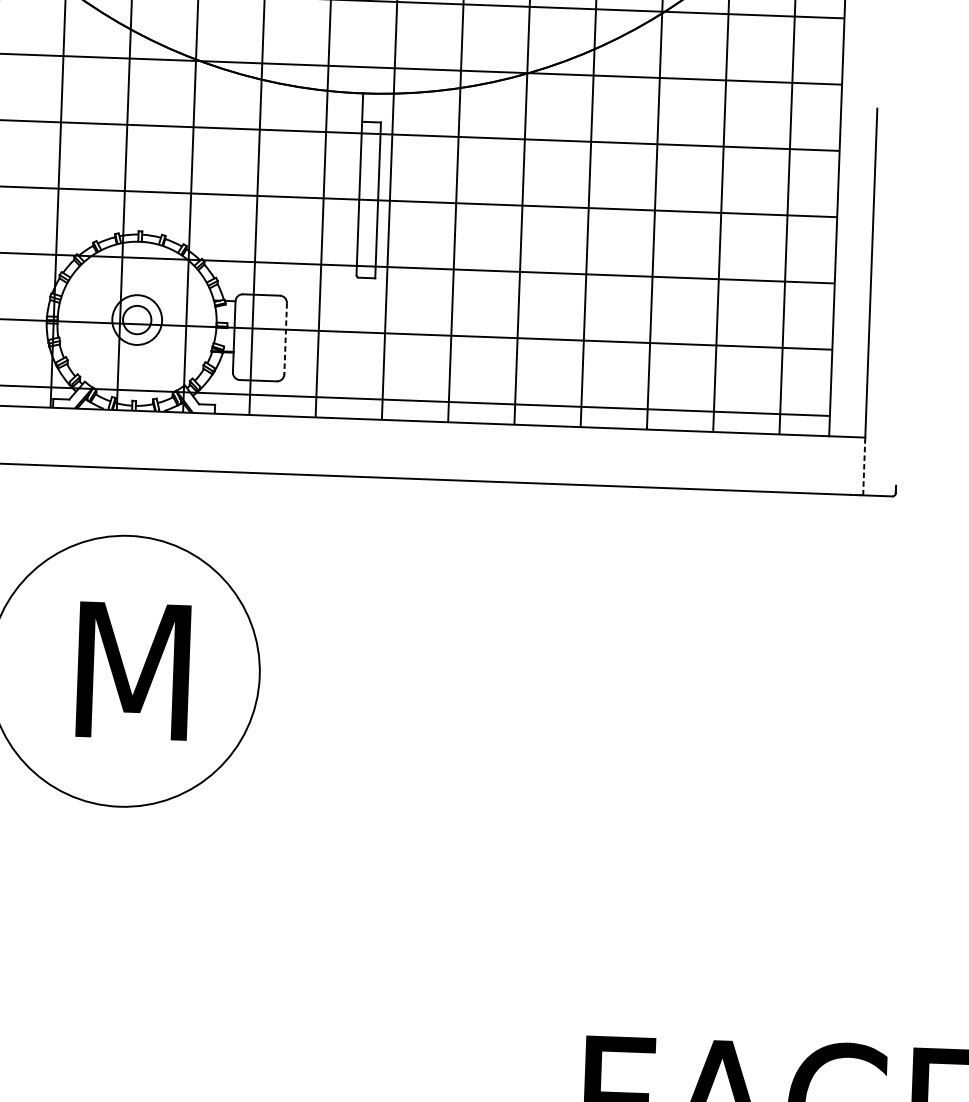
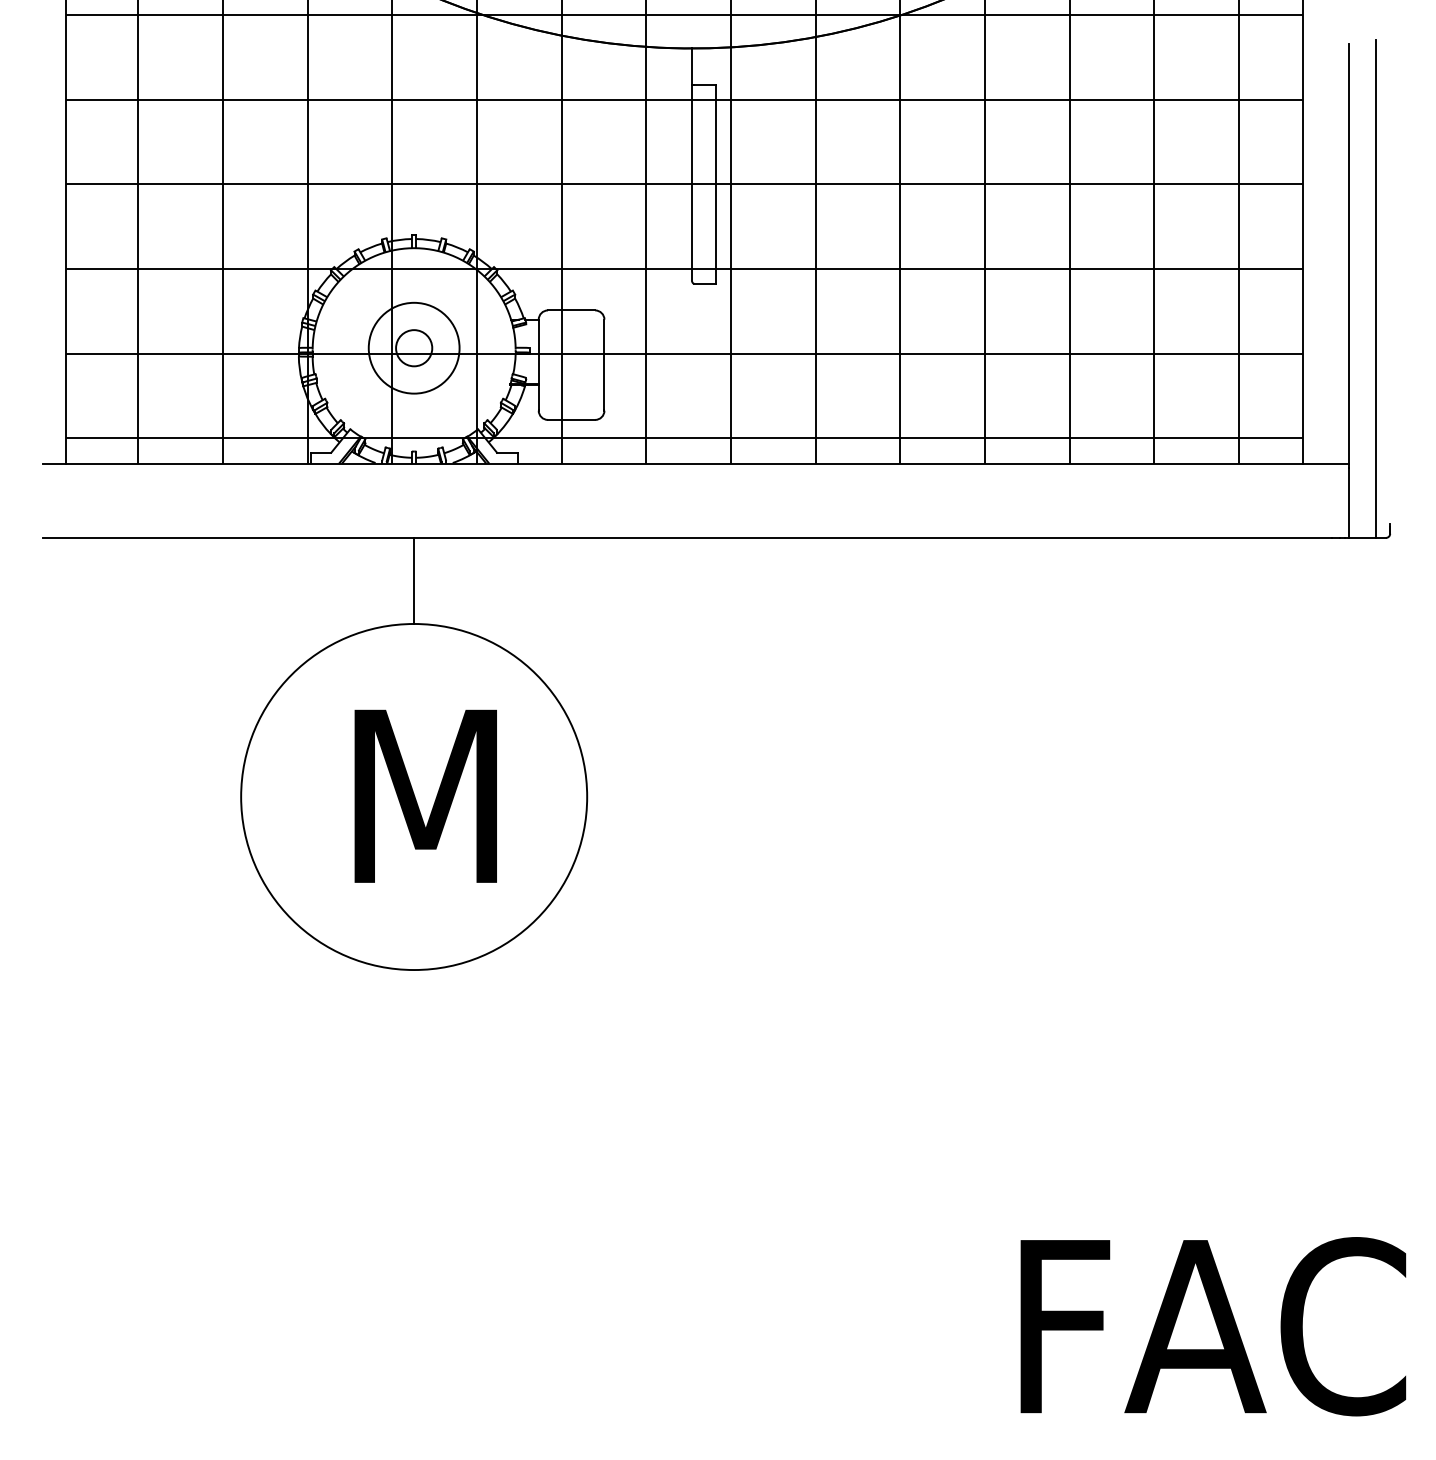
line: (892, 300) -> (1376, 288), added
circle: (136, 319) -> (413, 347), size x1.43
line: (285, 338) -> (604, 364), dashed -> solid
line: (864, 467) -> (1348, 502), dashed -> solid
line: (130, 501) -> (414, 580), added

